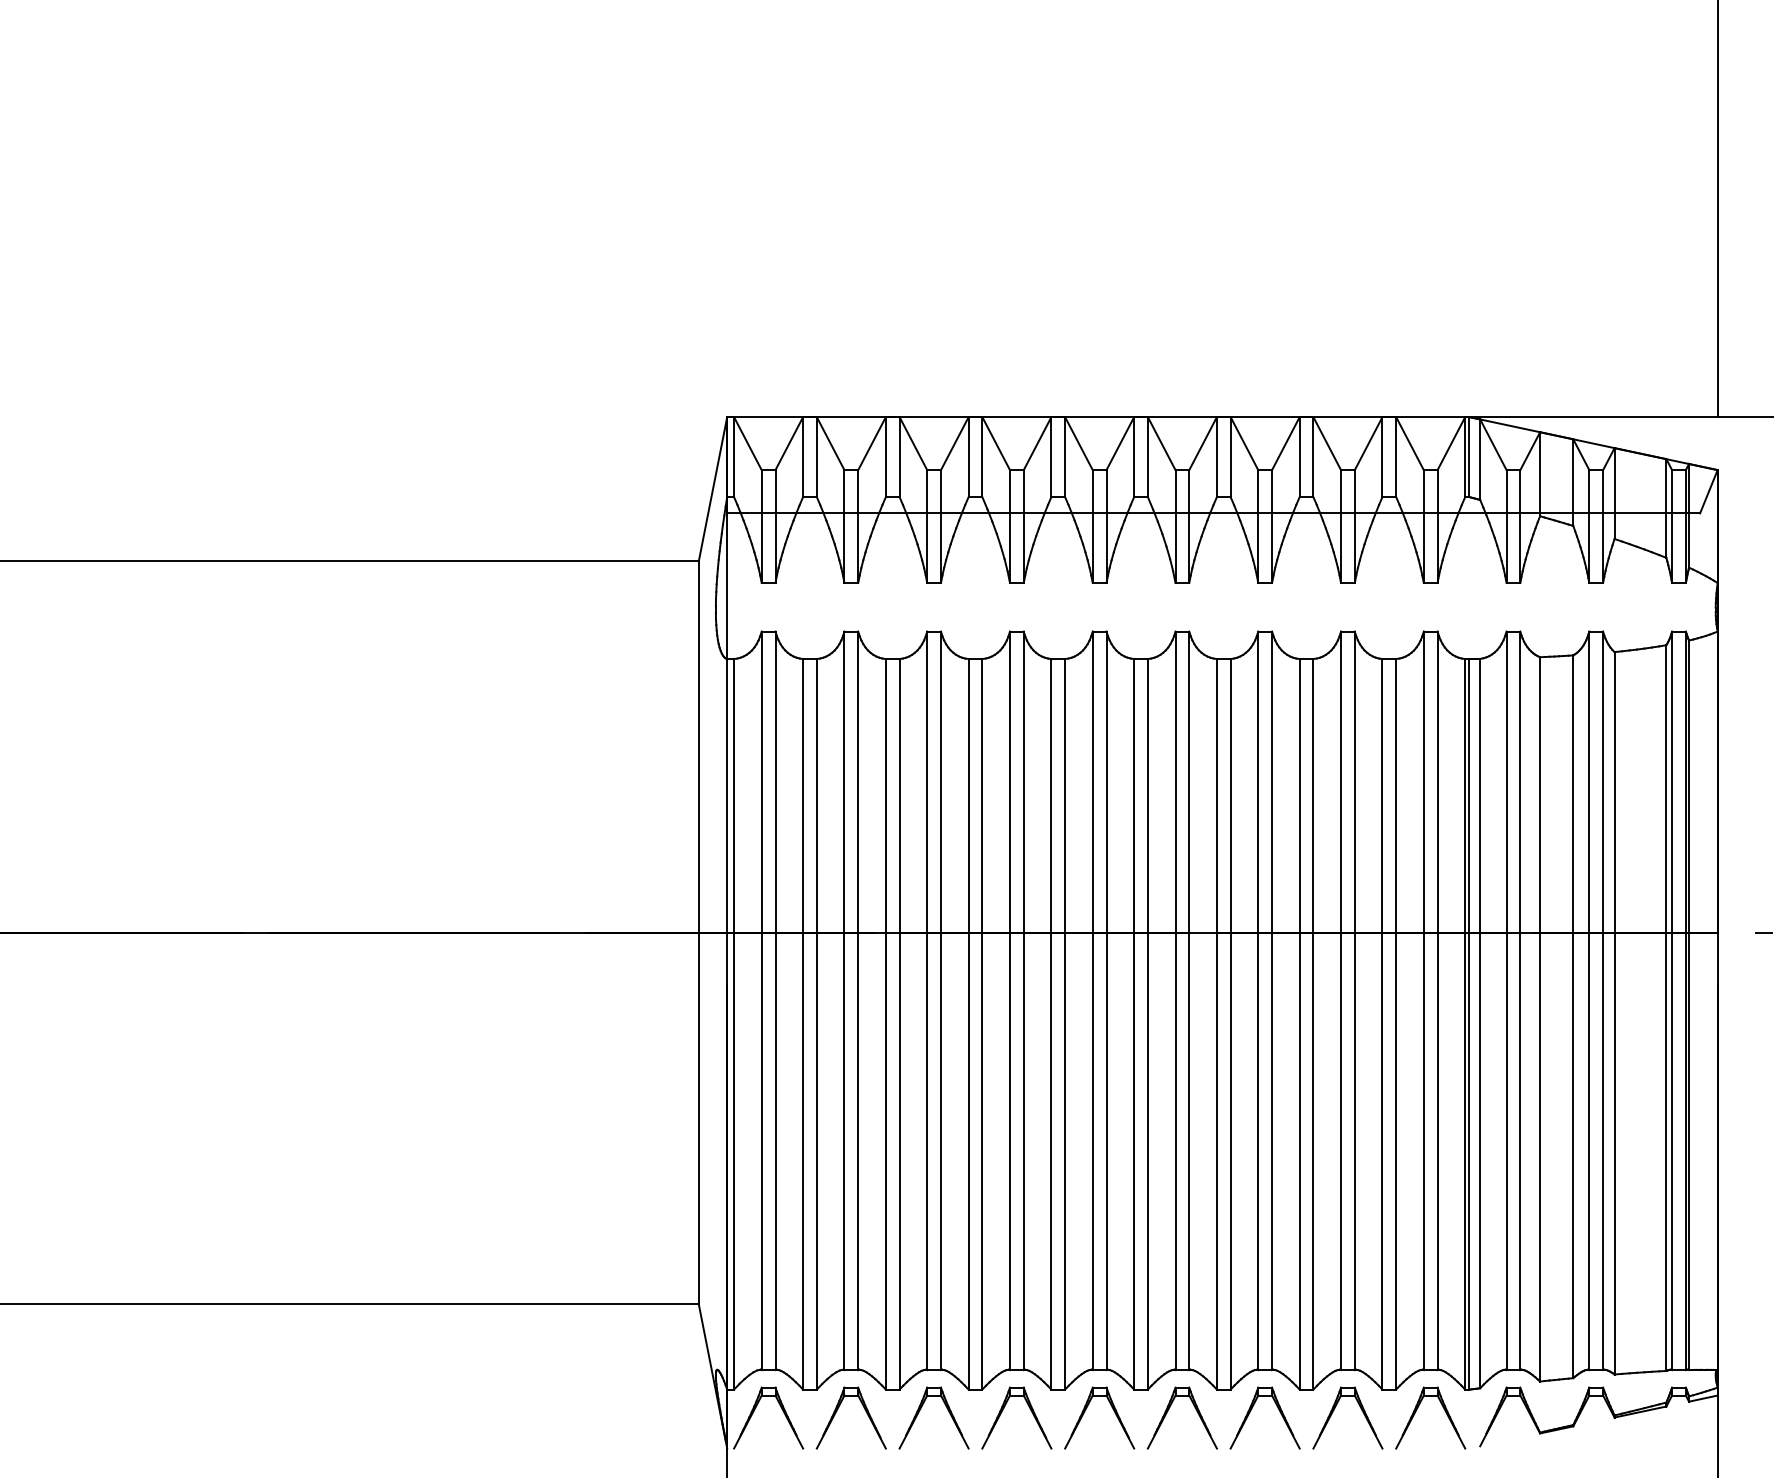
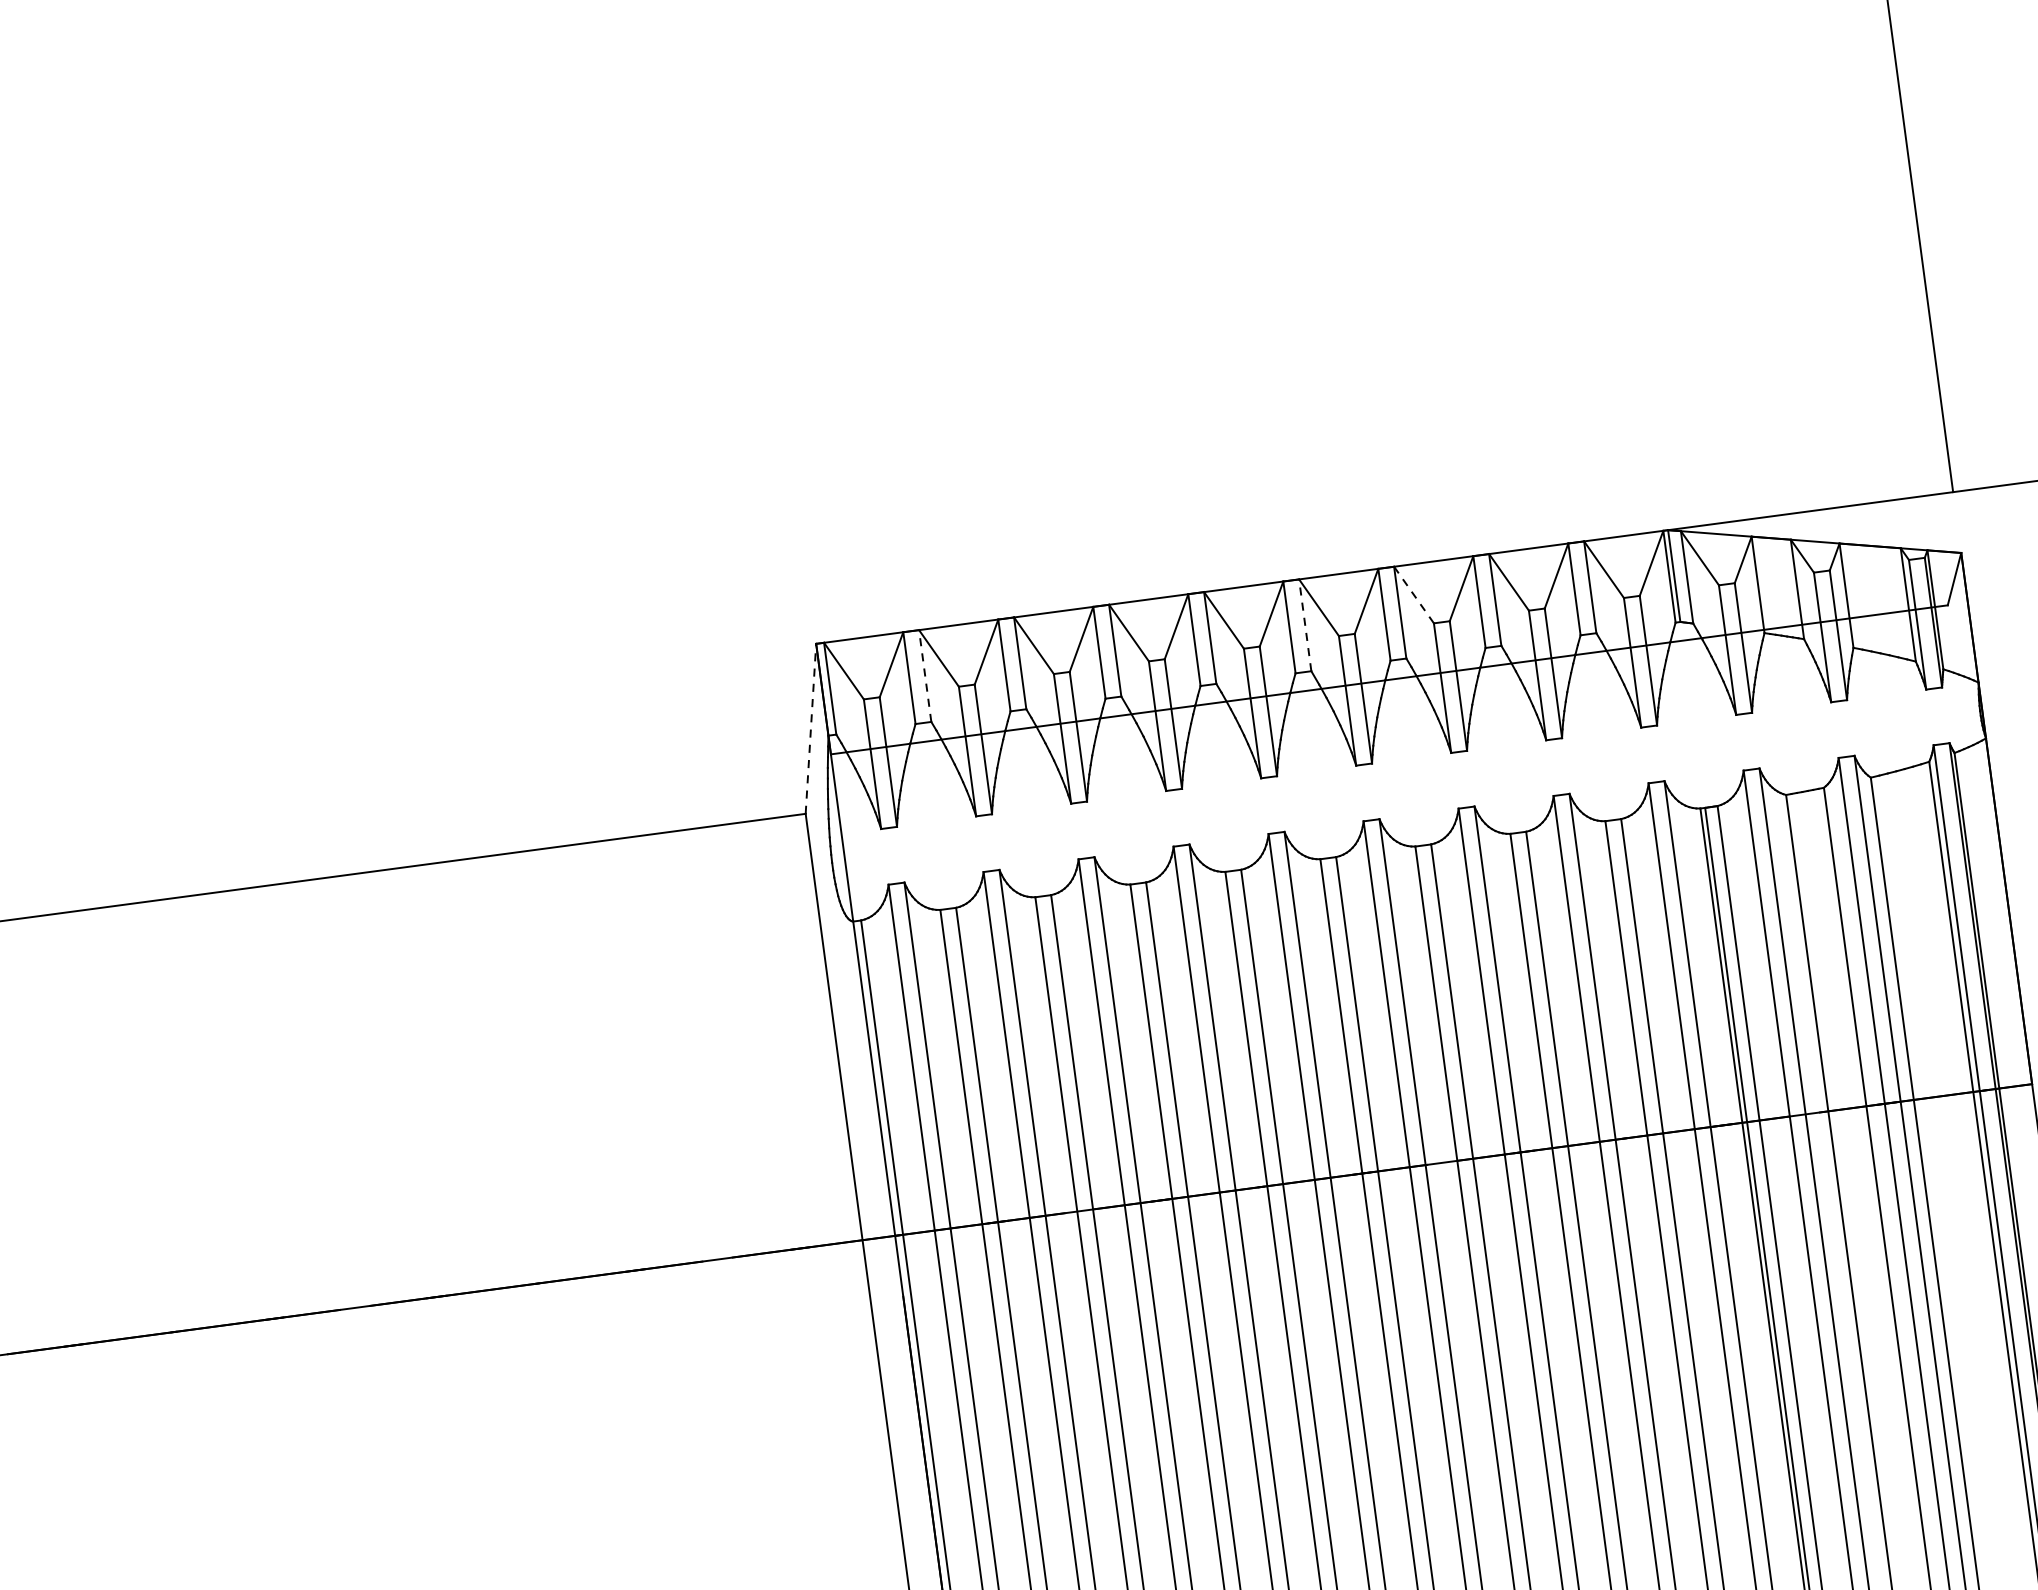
line: (1244, 443) -> (1414, 594), solid -> dashed
line: (816, 457) -> (924, 676), solid -> dashed
line: (1147, 457) -> (1304, 625), solid -> dashed
line: (713, 489) -> (811, 729), solid -> dashed

